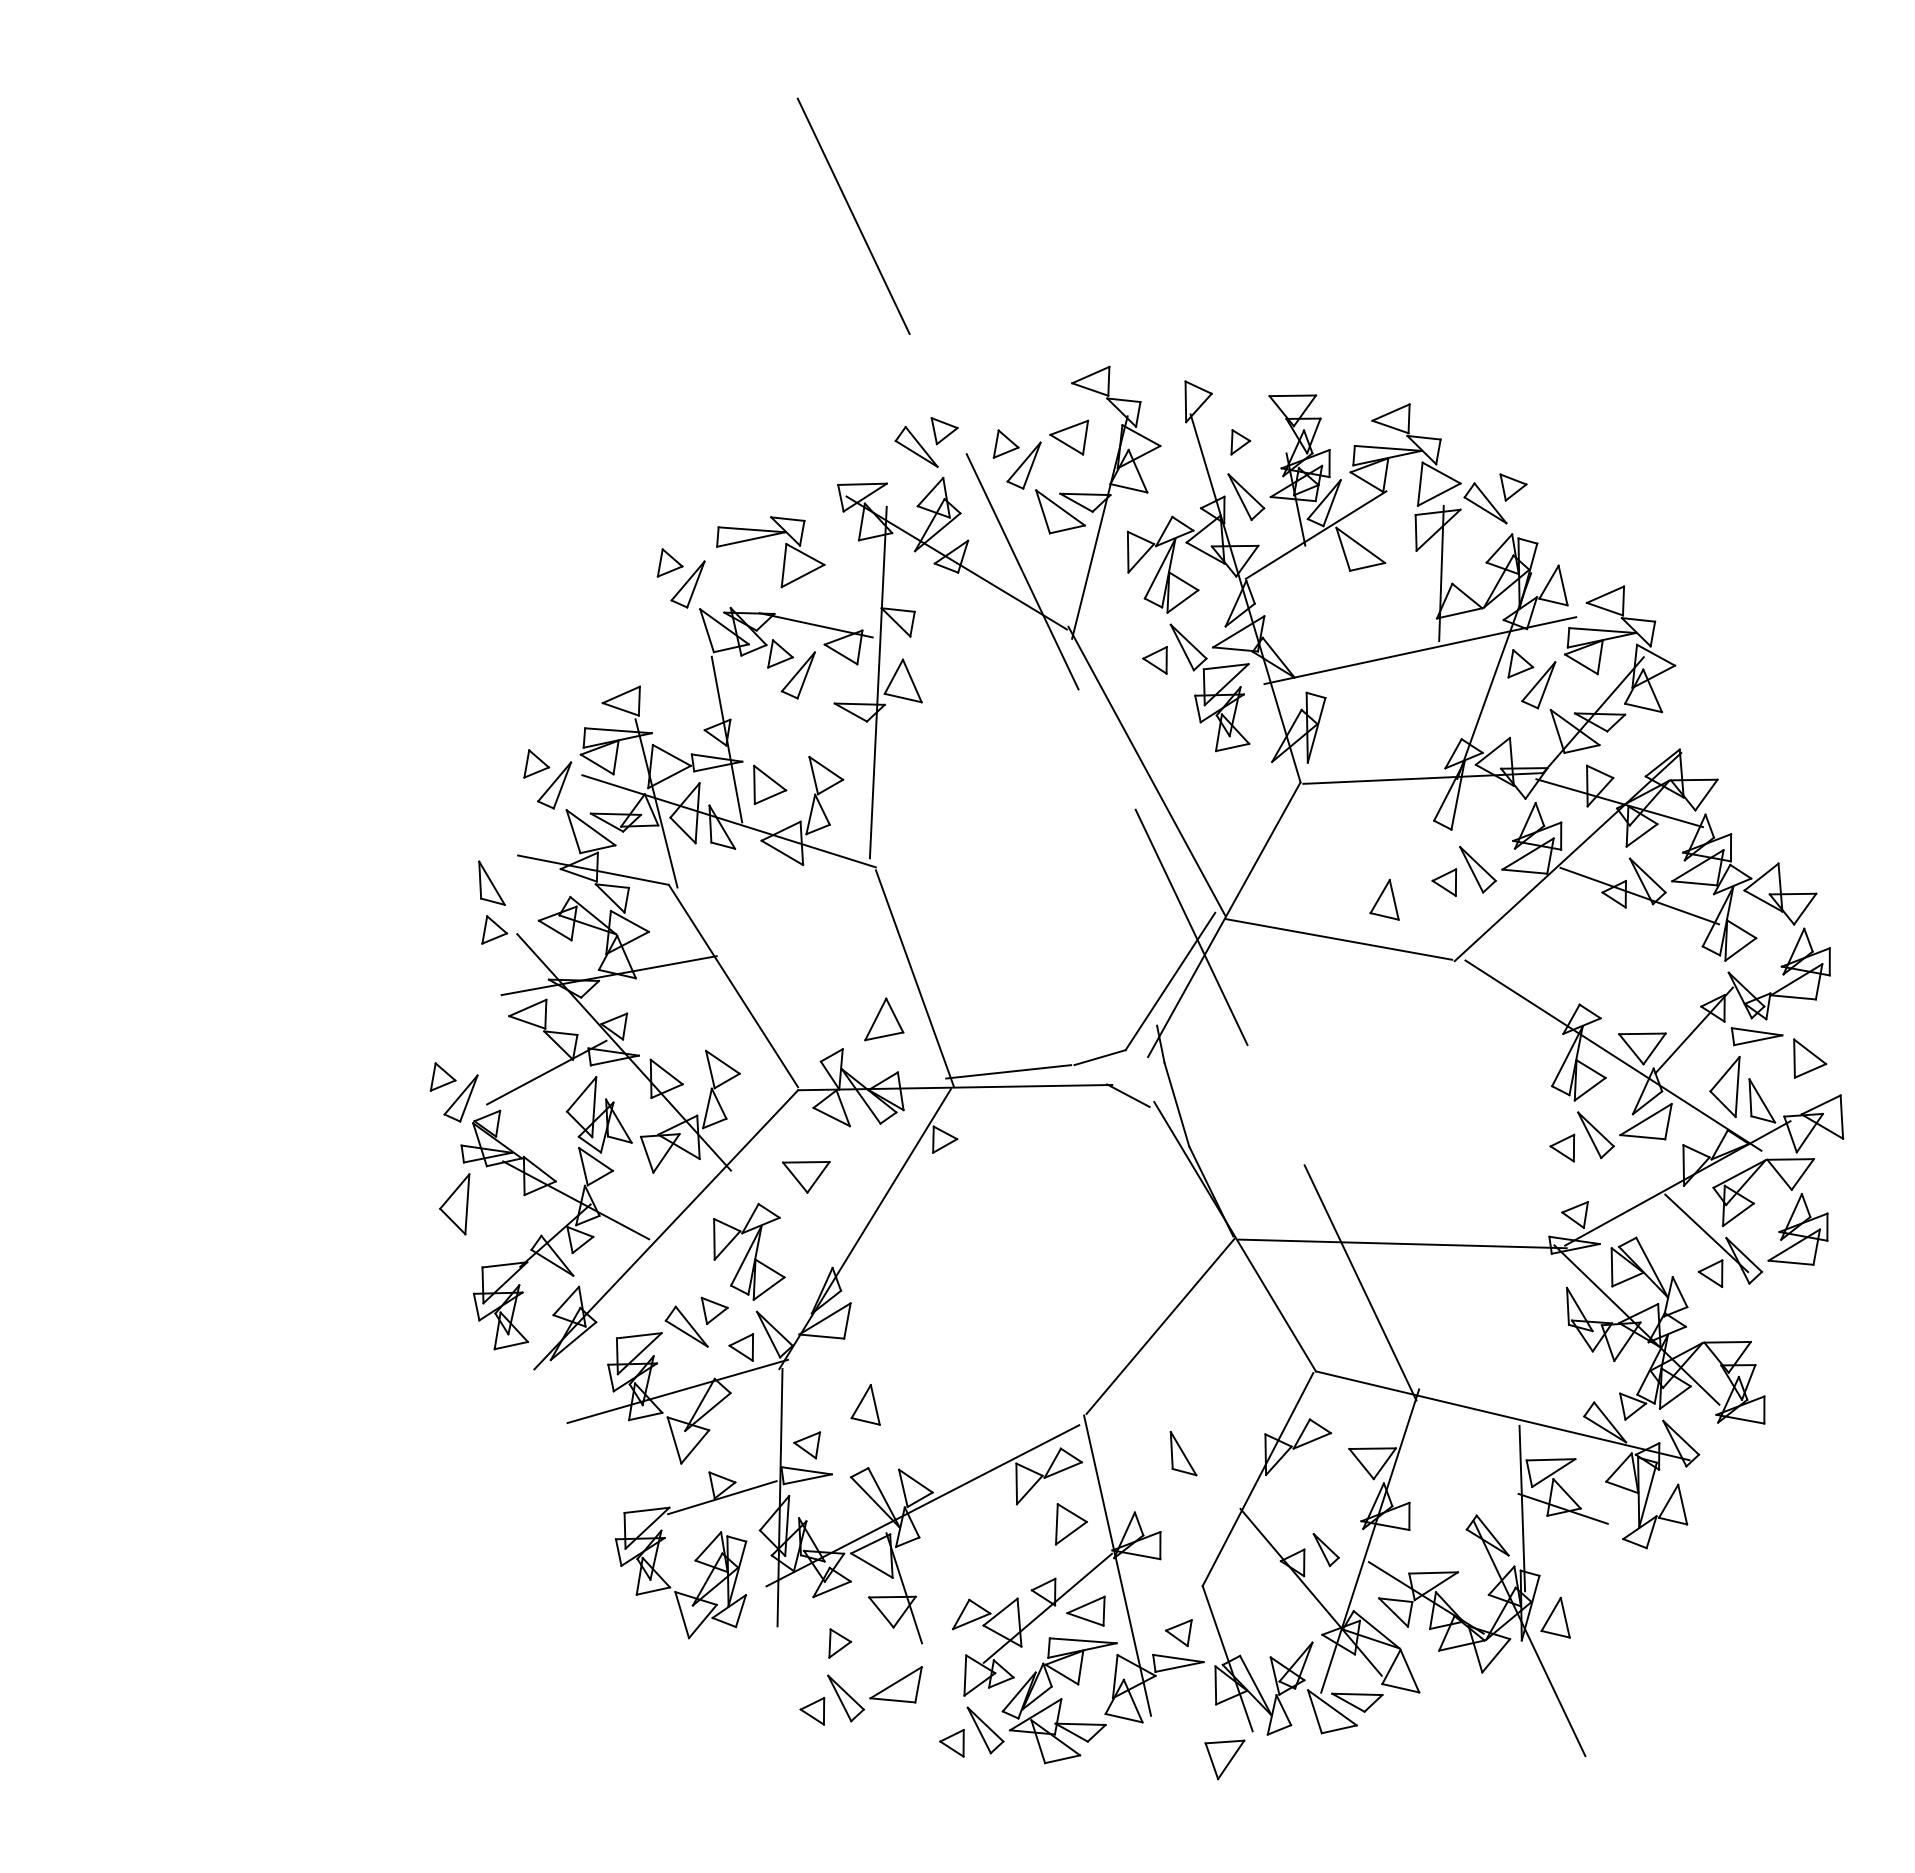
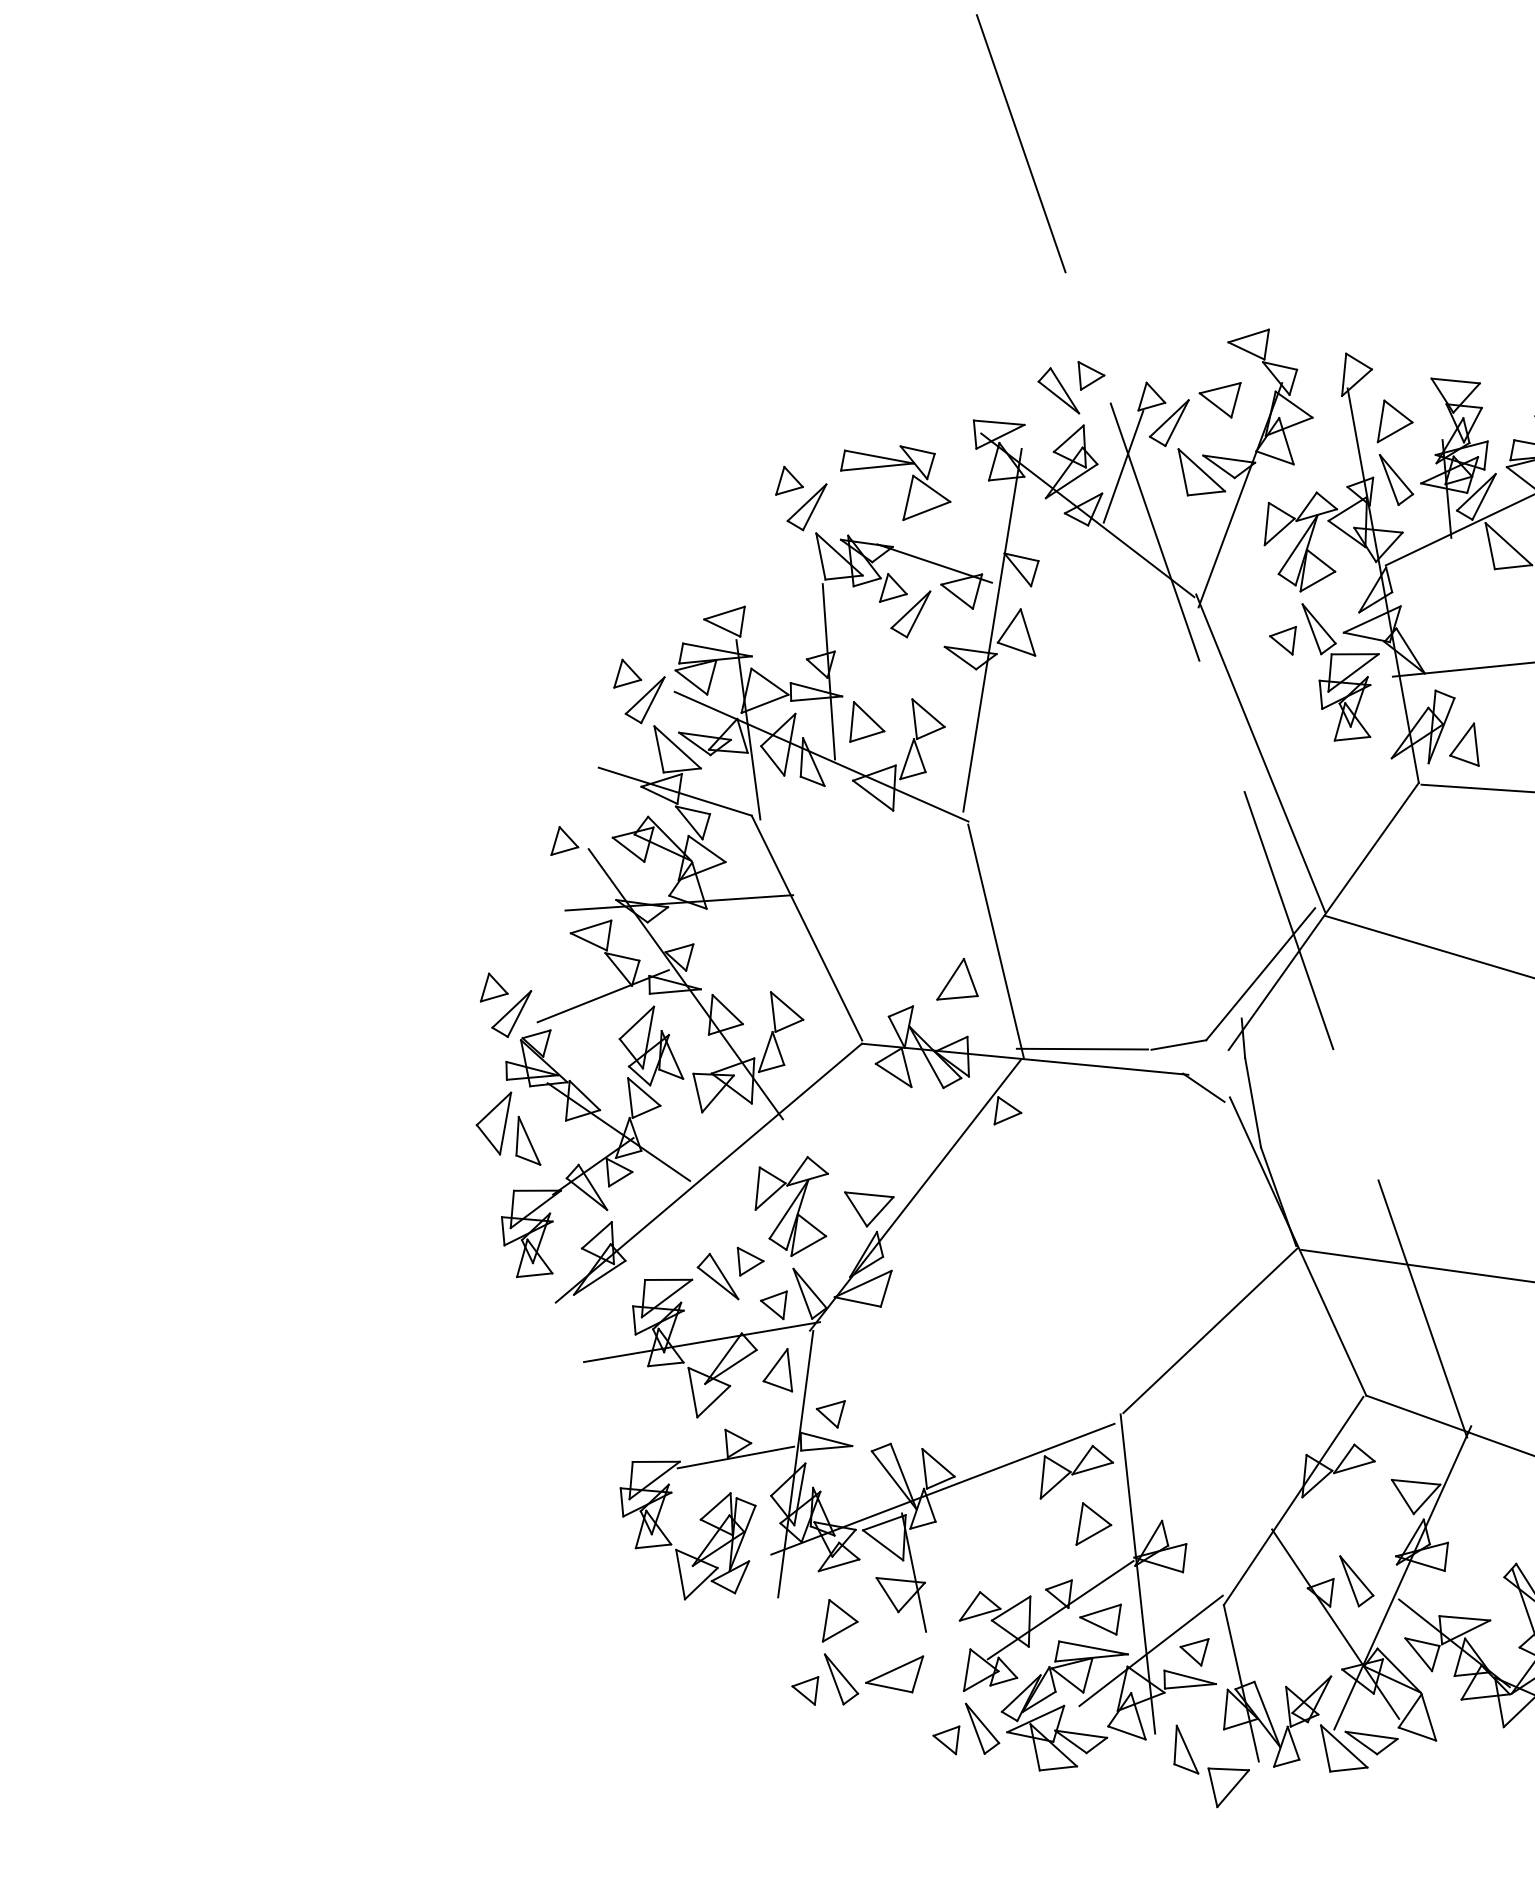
part: (1240, 442) -> (1396, 423), size x1.67
line: (985, 512) -> (1123, 466), added
part: (491, 882) -> (529, 1140), moved
part: (1384, 899) -> (1466, 743), moved
part: (806, 1176) -> (867, 1209), moved
part: (865, 1404) -> (779, 1368), moved
part: (1183, 1453) -> (1187, 1749), moved
part: (1326, 1549) -> (1356, 1581), size x1.43
line: (1138, 1637) -> (1151, 1650), added
part: (839, 1643) -> (840, 1622), size x1.43

